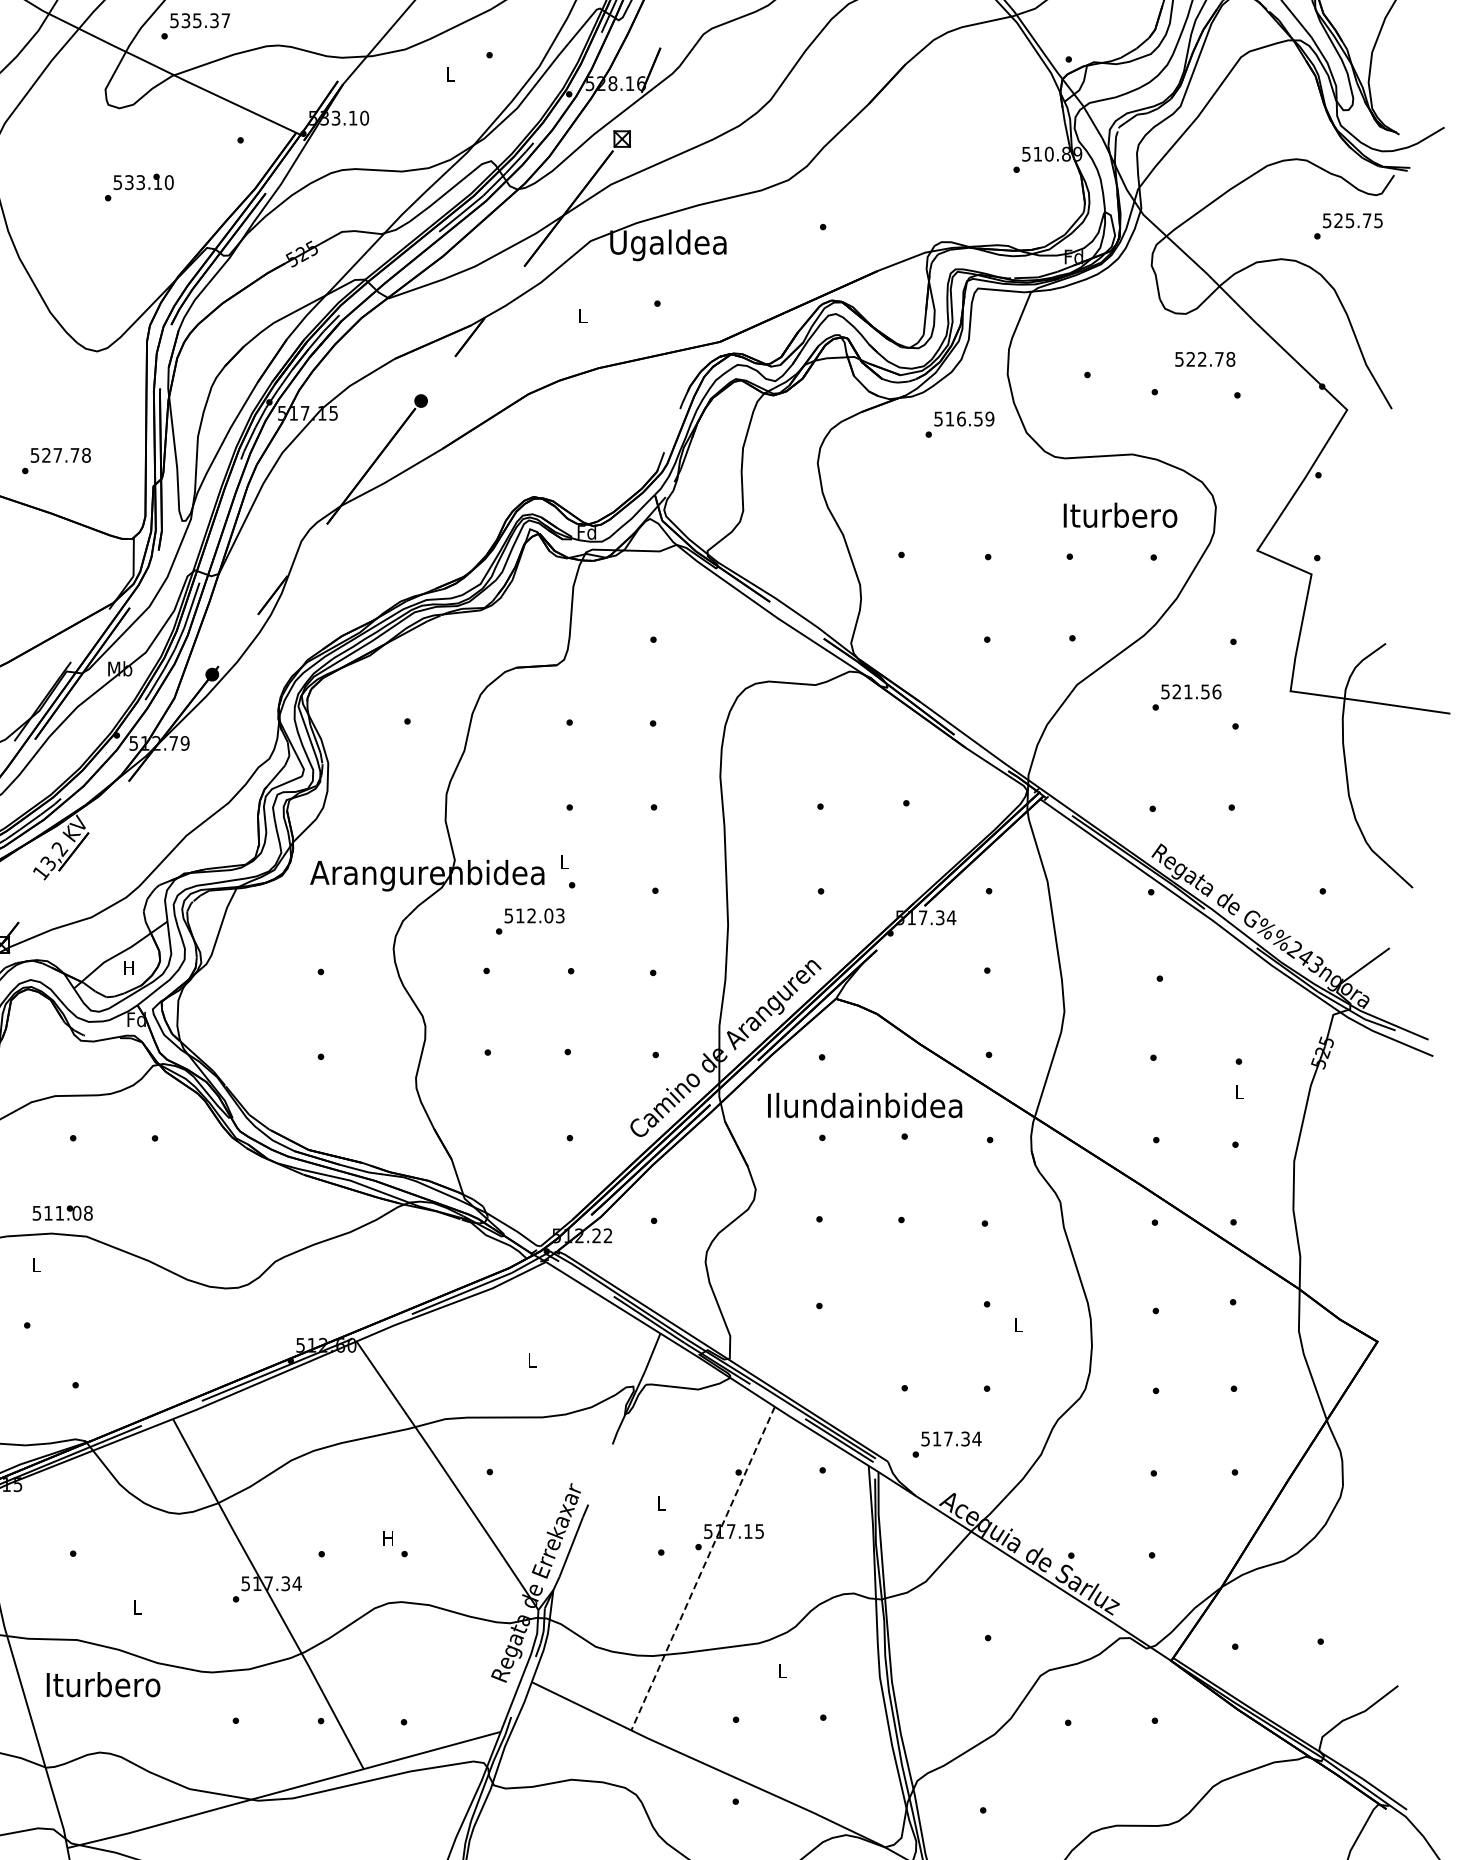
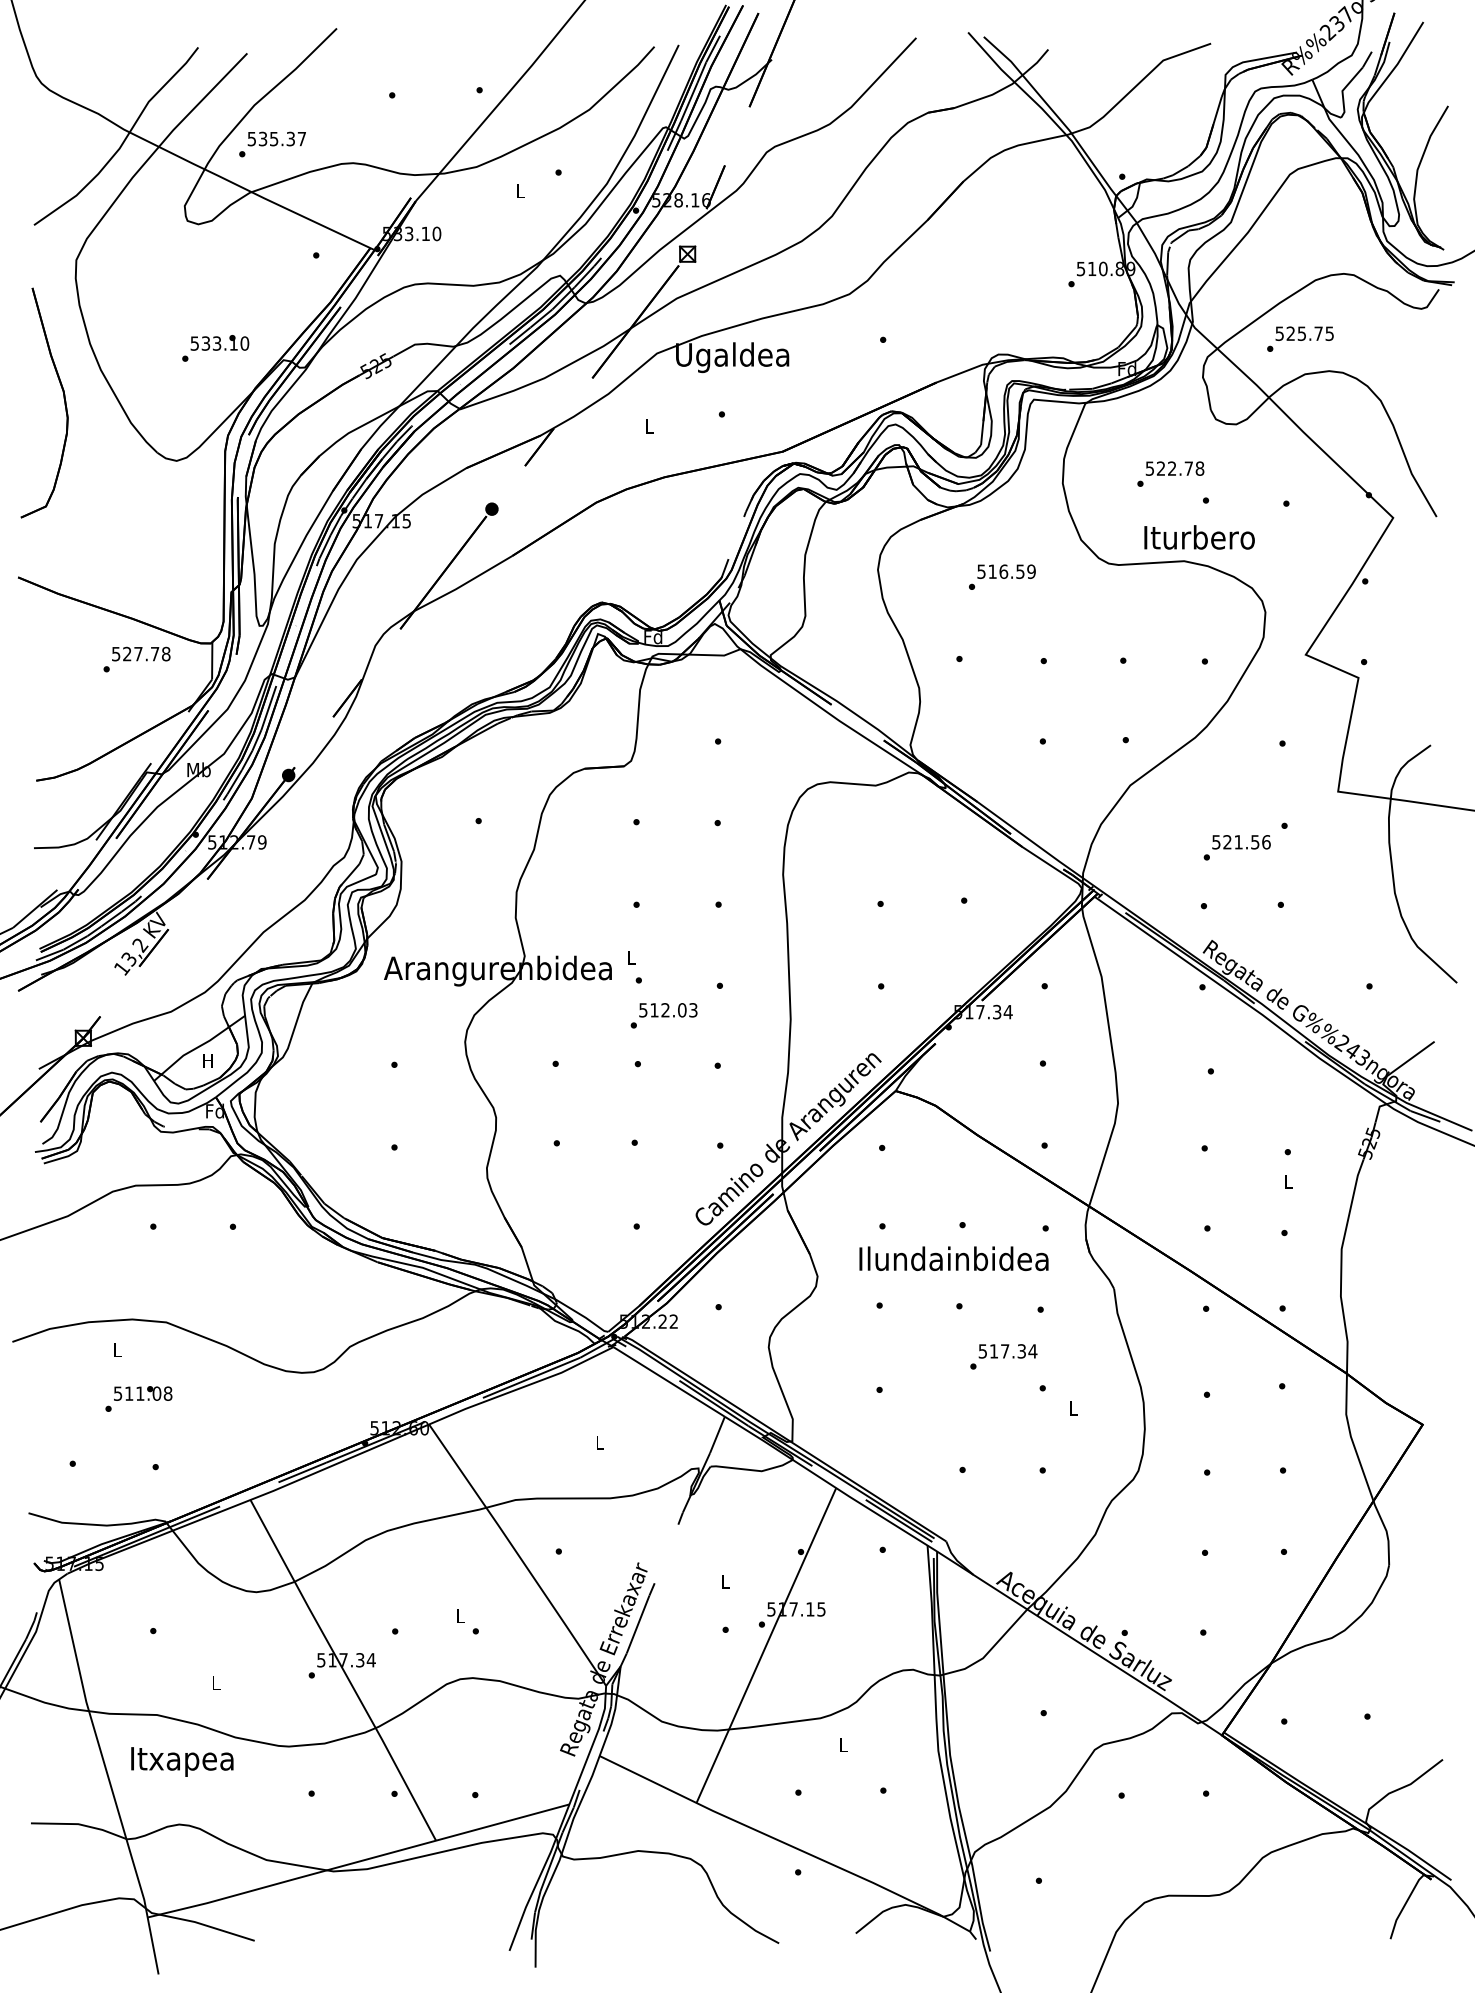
text: (139, 187) -> (215, 348), moved
text: (1348, 225) -> (1300, 338), moved
text: (1204, 359) -> (1174, 468), moved
text: (960, 423) -> (1002, 576), moved
text: (55, 460) -> (136, 659), moved
text: (1120, 515) -> (1199, 537), moved
text: (1186, 697) -> (1236, 847), moved
text: (529, 921) -> (663, 1015), moved
text: (864, 1105) -> (953, 1258), moved
text: (63, 1213) -> (143, 1393), moved
text: (946, 1444) -> (1003, 1356), moved
text: (387, 1537) -> (459, 1615), H -> L
line: (703, 1568) -> (766, 1645), dashed -> solid
text: (103, 1687) -> (182, 1761), Iturbero -> Itxapea

